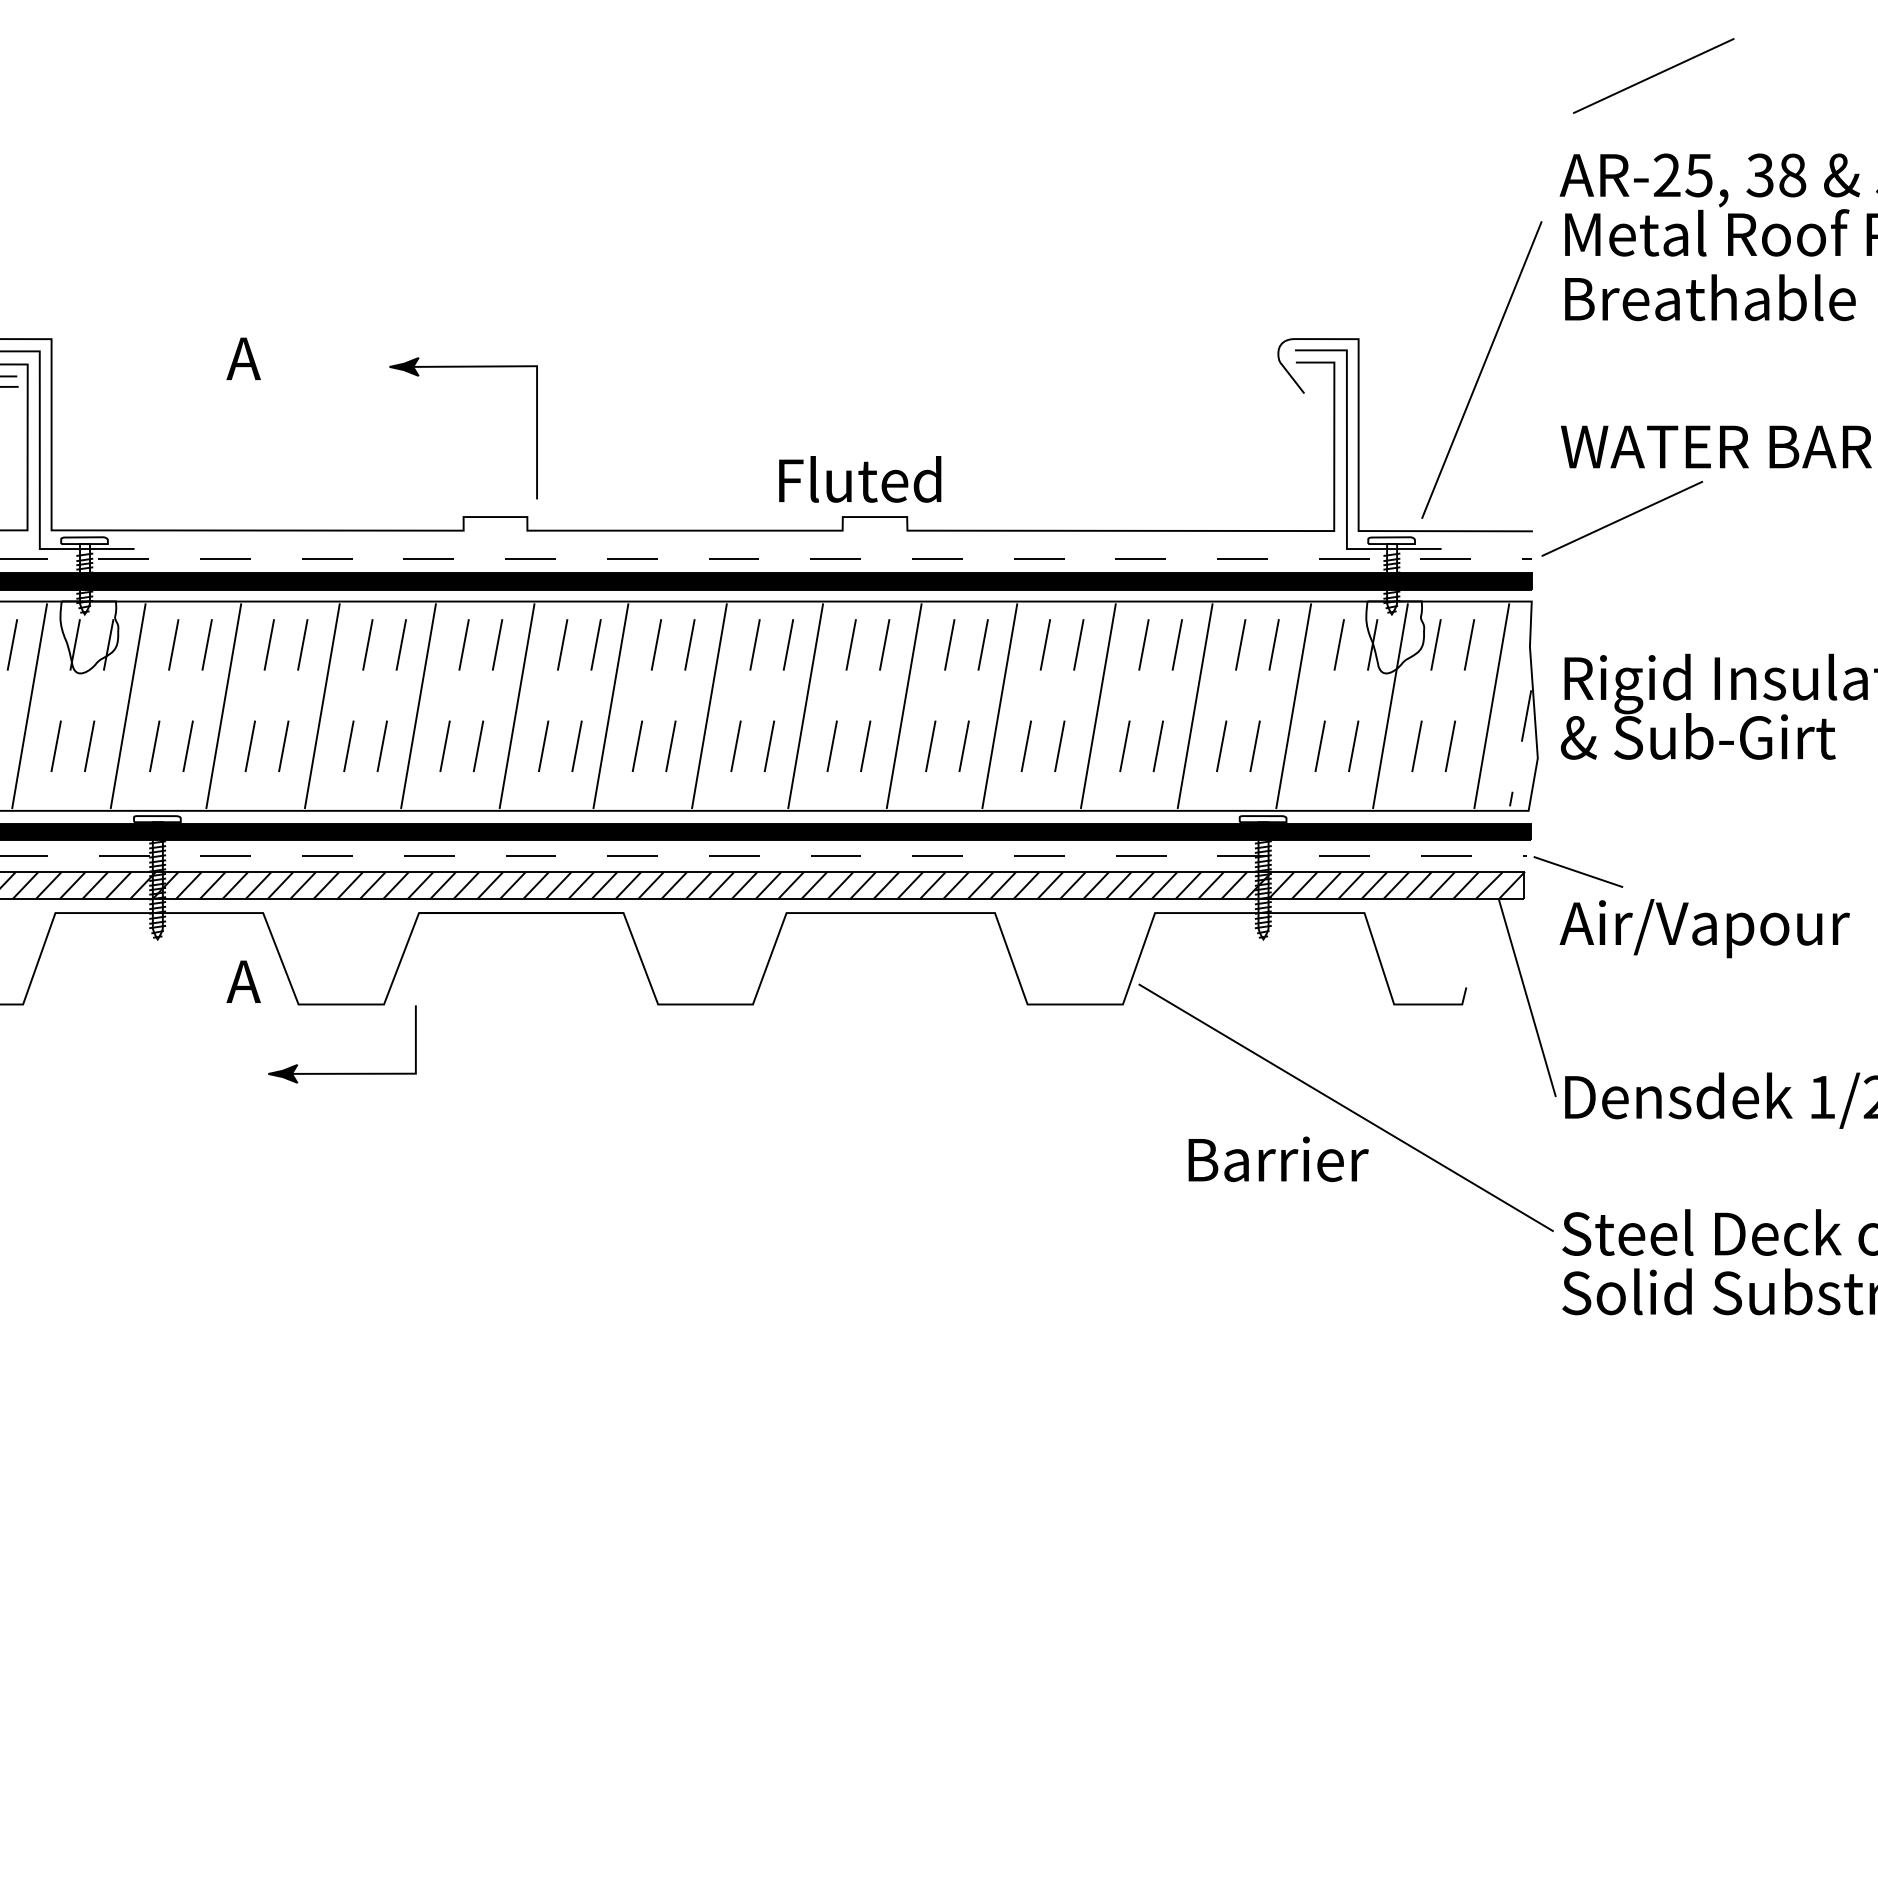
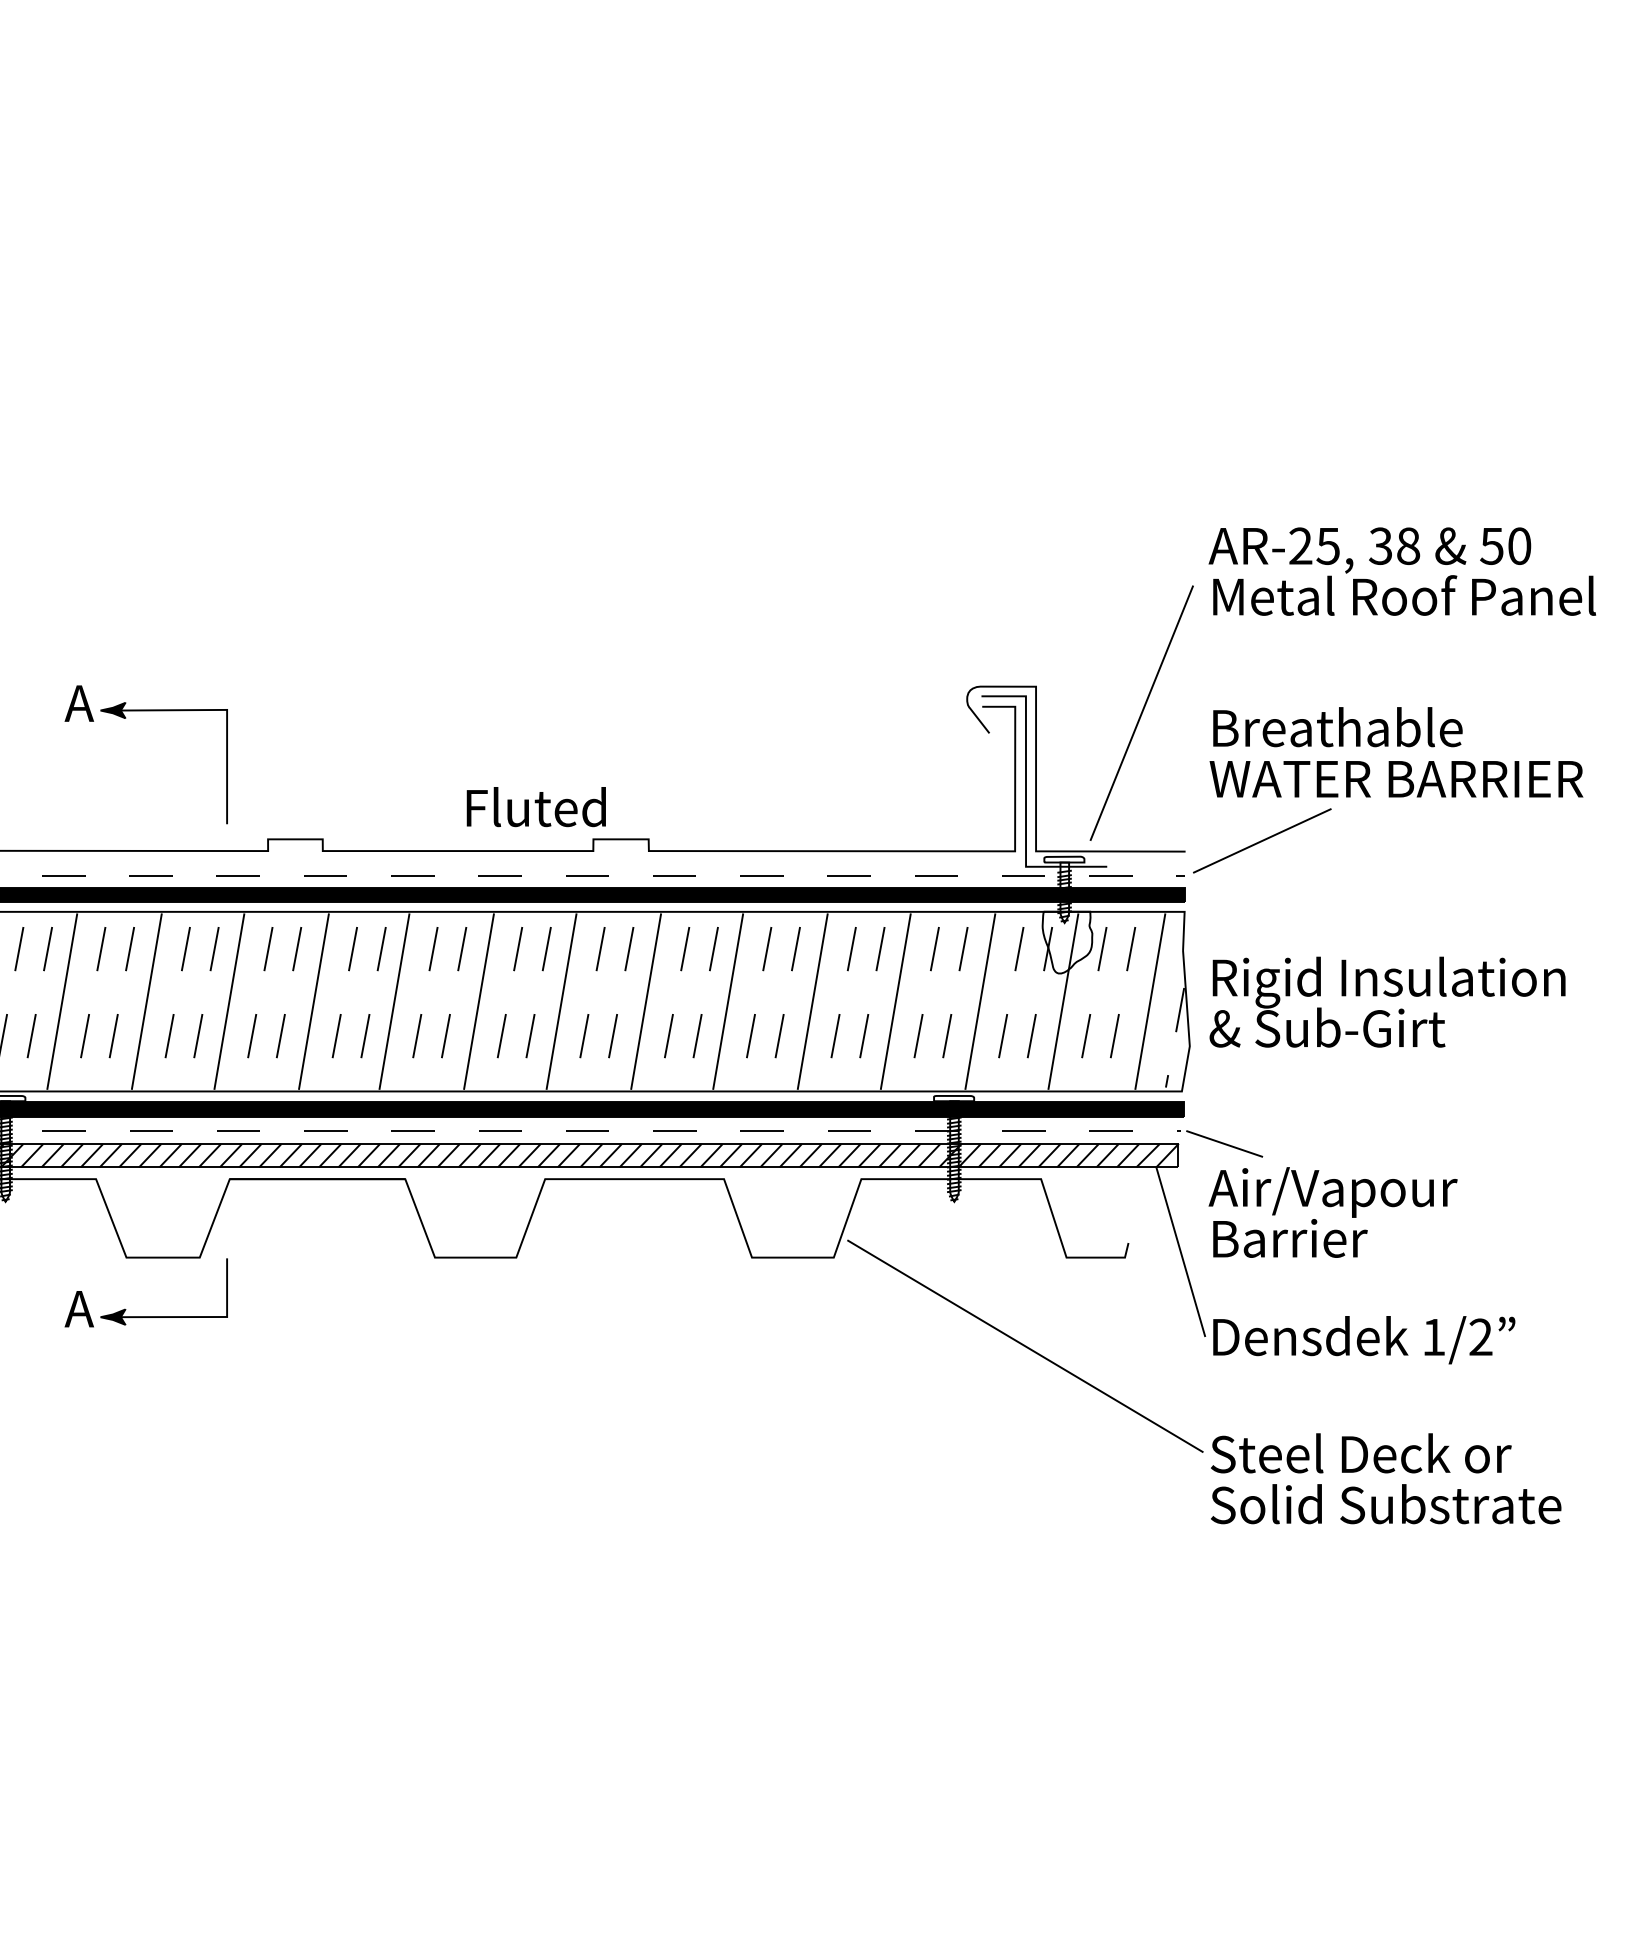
line: (1653, 75) -> (1289, 460), removed
text: (1709, 298) -> (1337, 727), moved
part: (462, 368) -> (163, 711), moved
text: (859, 479) -> (535, 807), moved
text: (242, 982) -> (78, 1309), moved
text: (1278, 1159) -> (1290, 1238), moved

